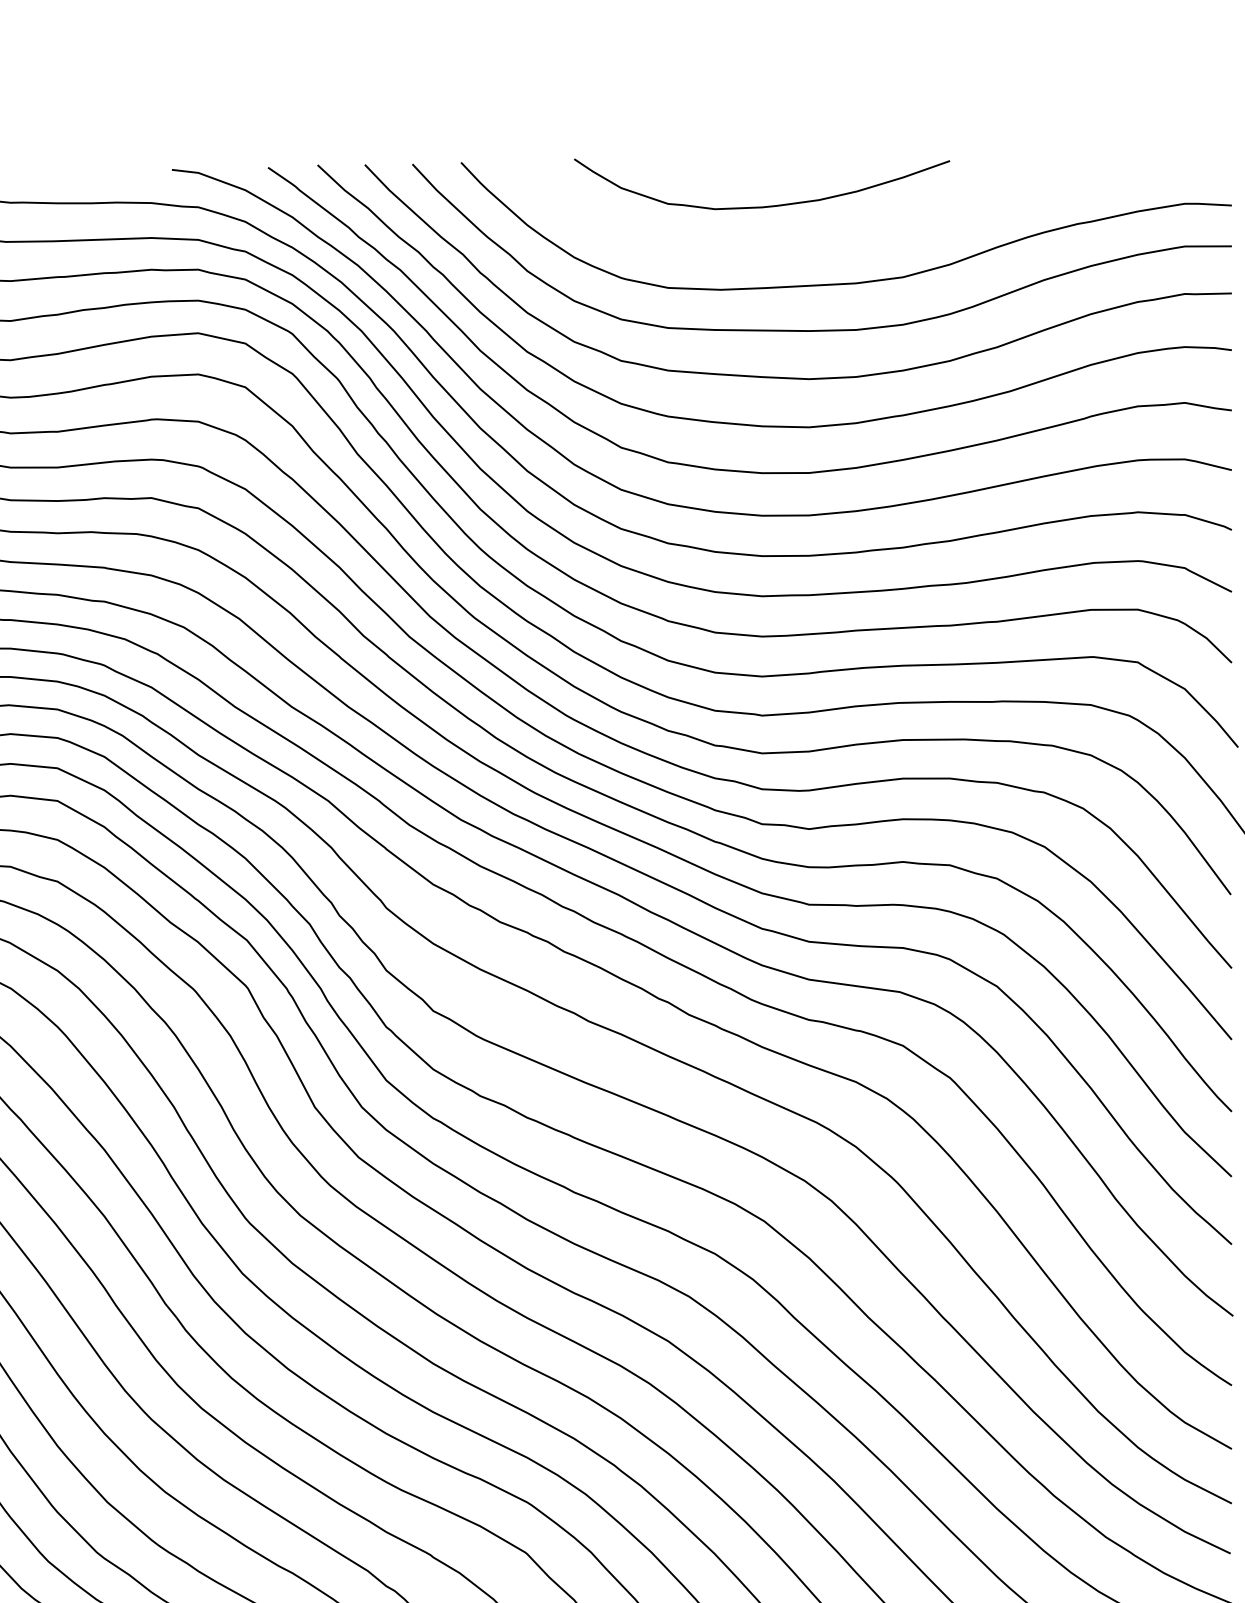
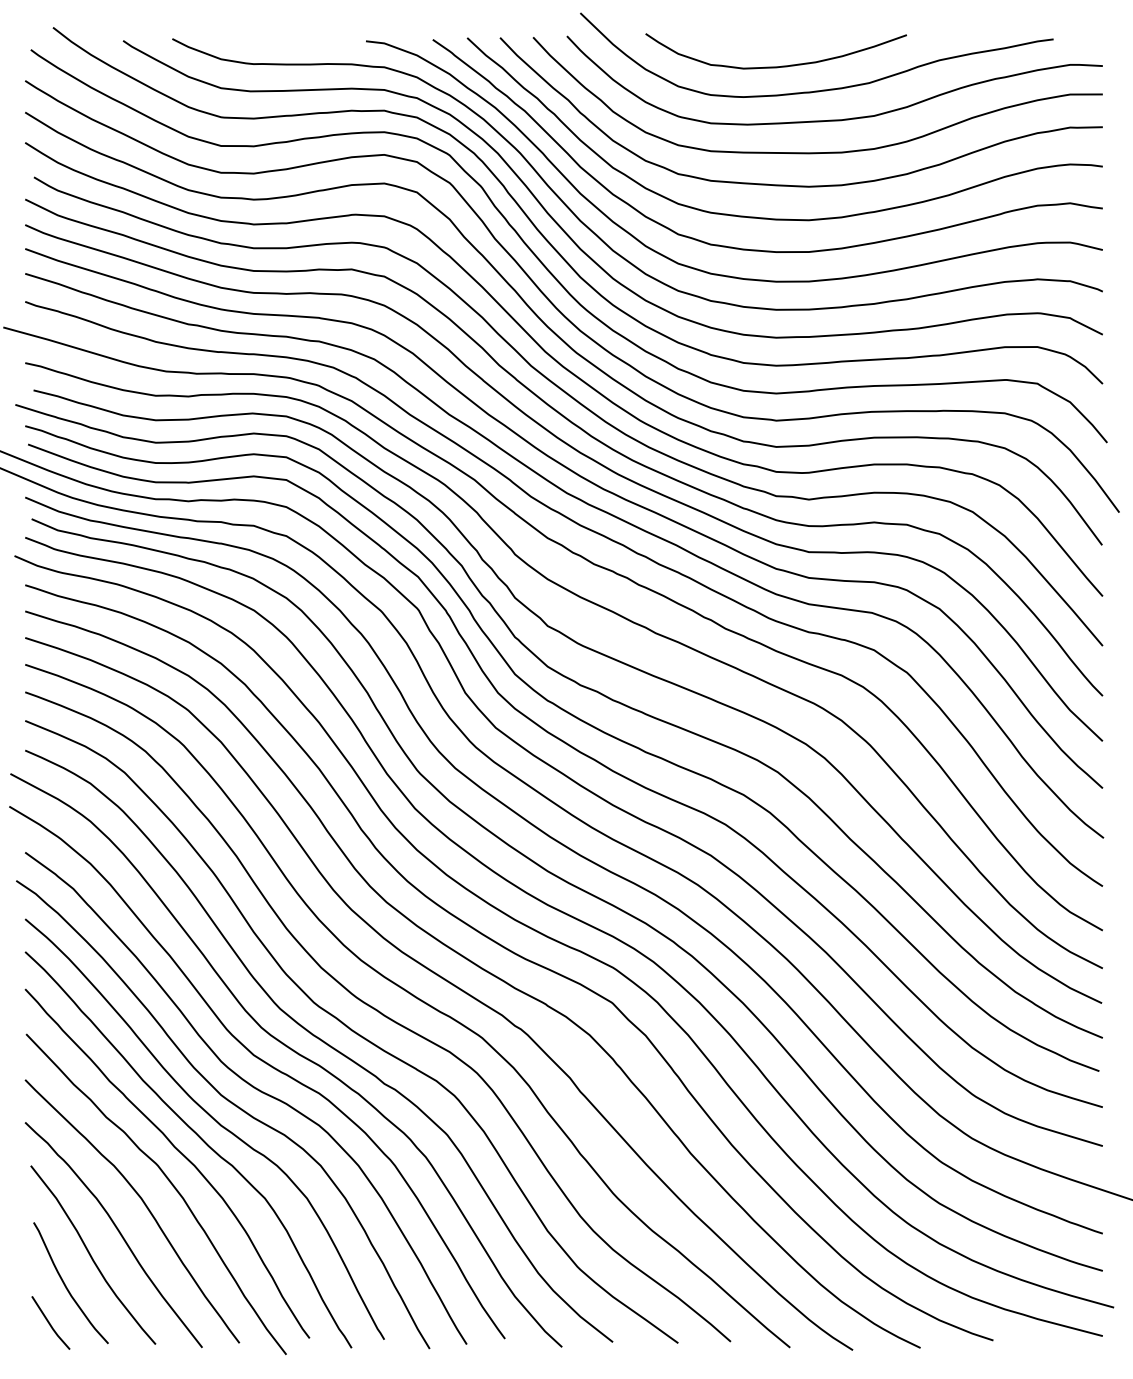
curve: (828, 239) -> (822, 89), added

